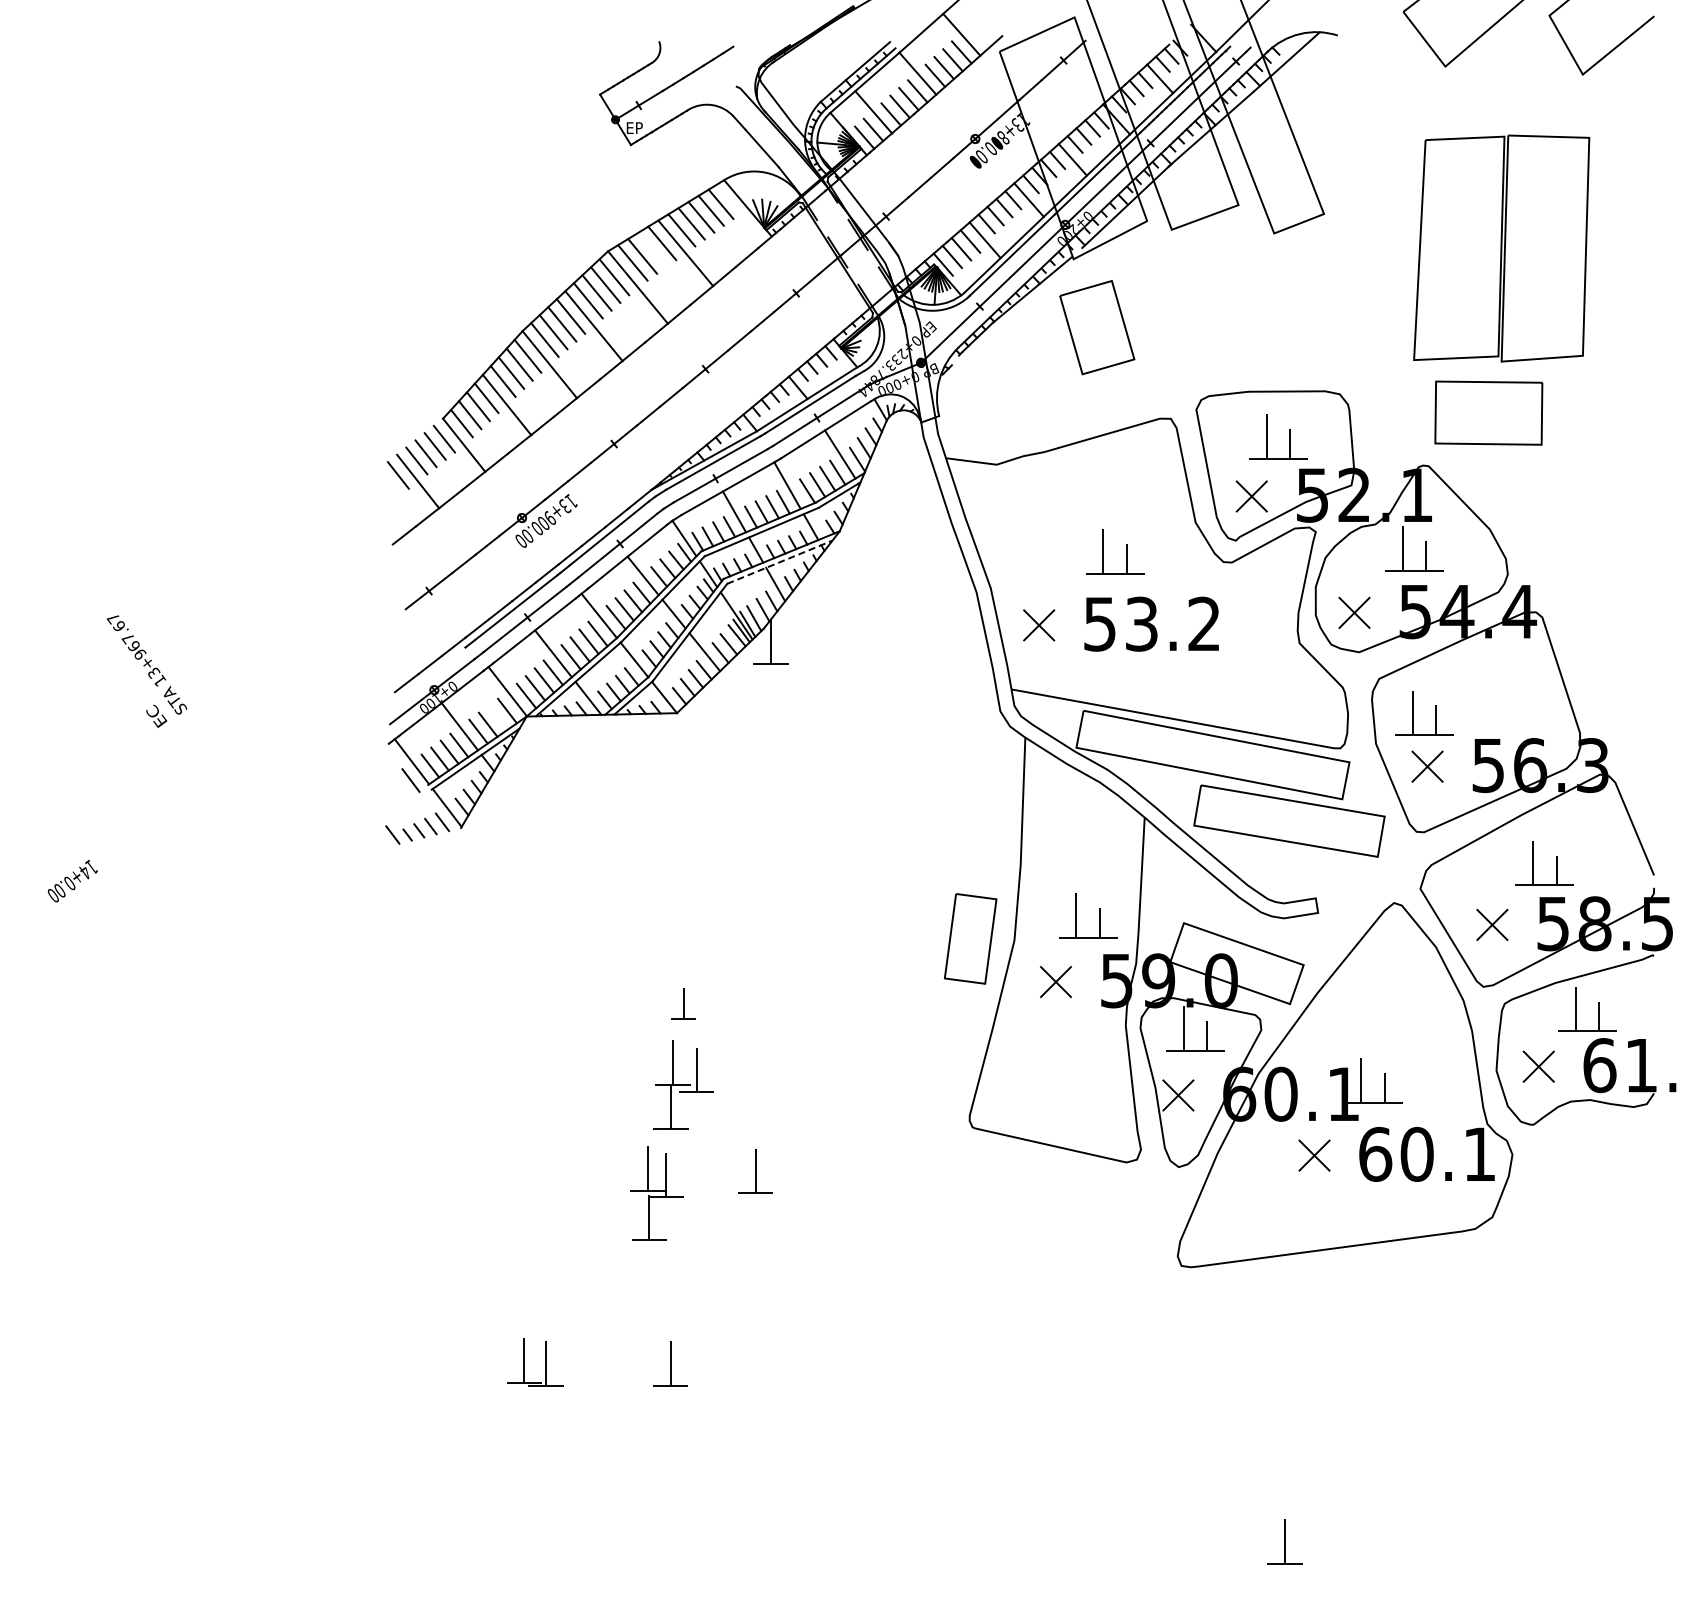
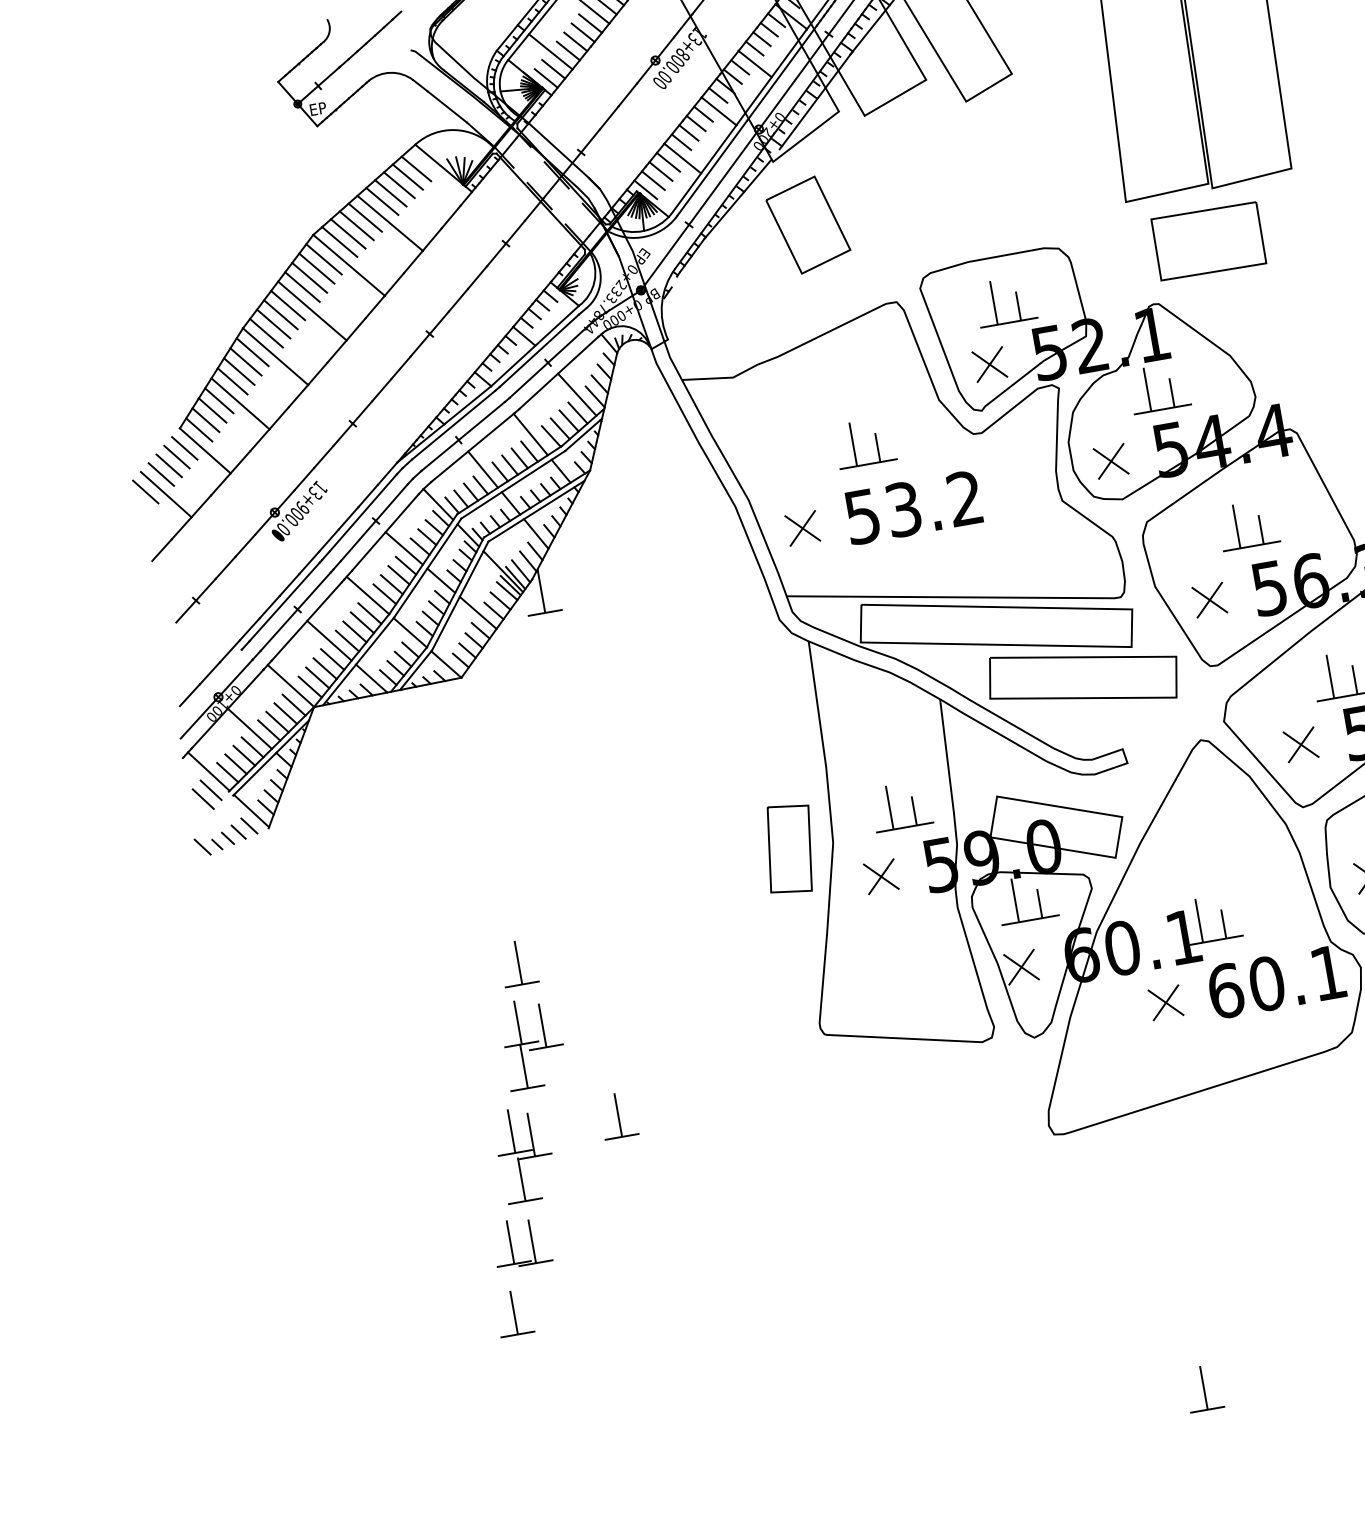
line: (652, 249) -> (356, 225), added
line: (779, 562) -> (536, 511), dashed -> solid
part: (1413, 713) -> (1237, 527), moved
line: (497, 717) -> (285, 713), added
line: (401, 787) -> (202, 798), added
part: (683, 1003) -> (518, 962), size x1.43
part: (545, 1362) -> (531, 1240), moved
part: (670, 1363) -> (513, 1312), moved

